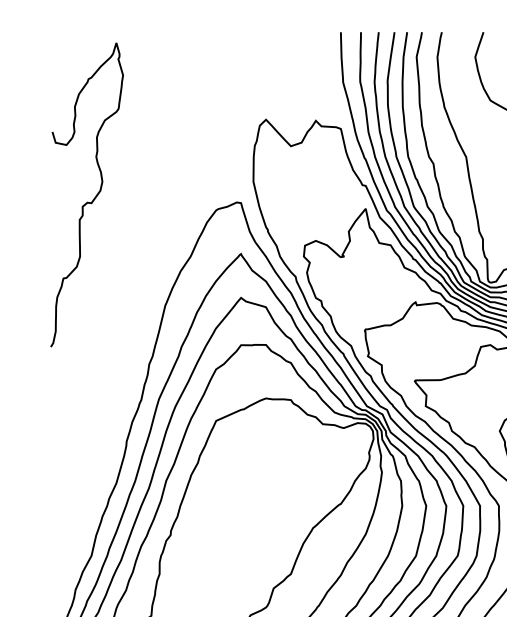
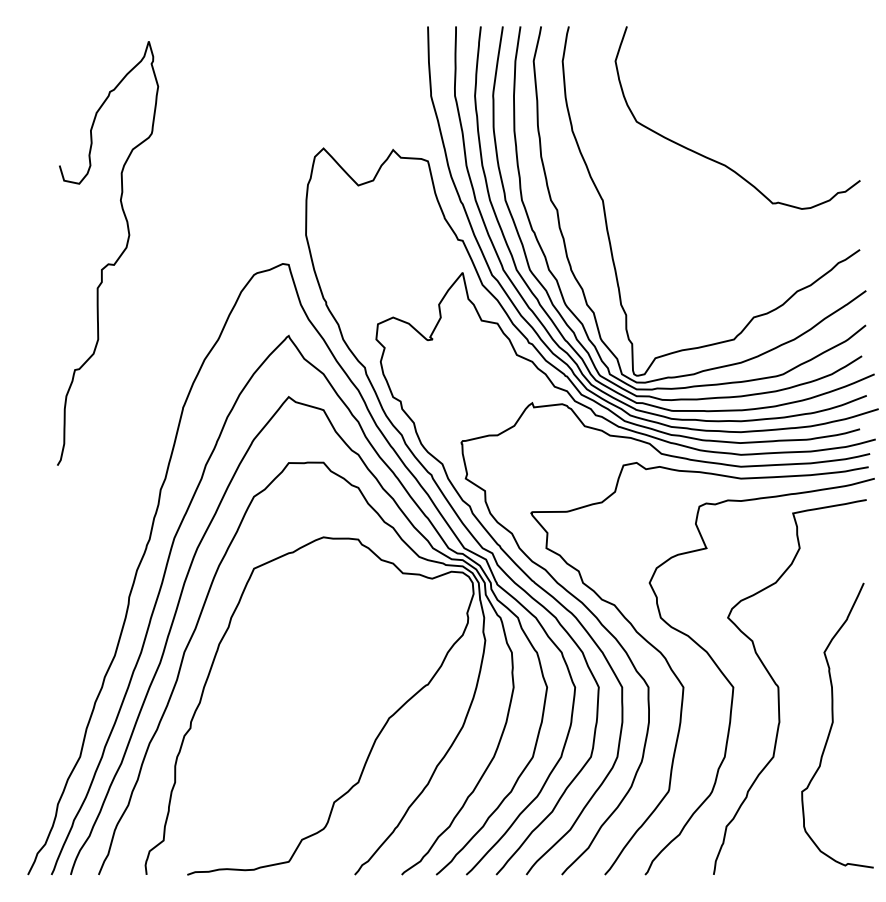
curve: (93, 199) -> (116, 259), moved

